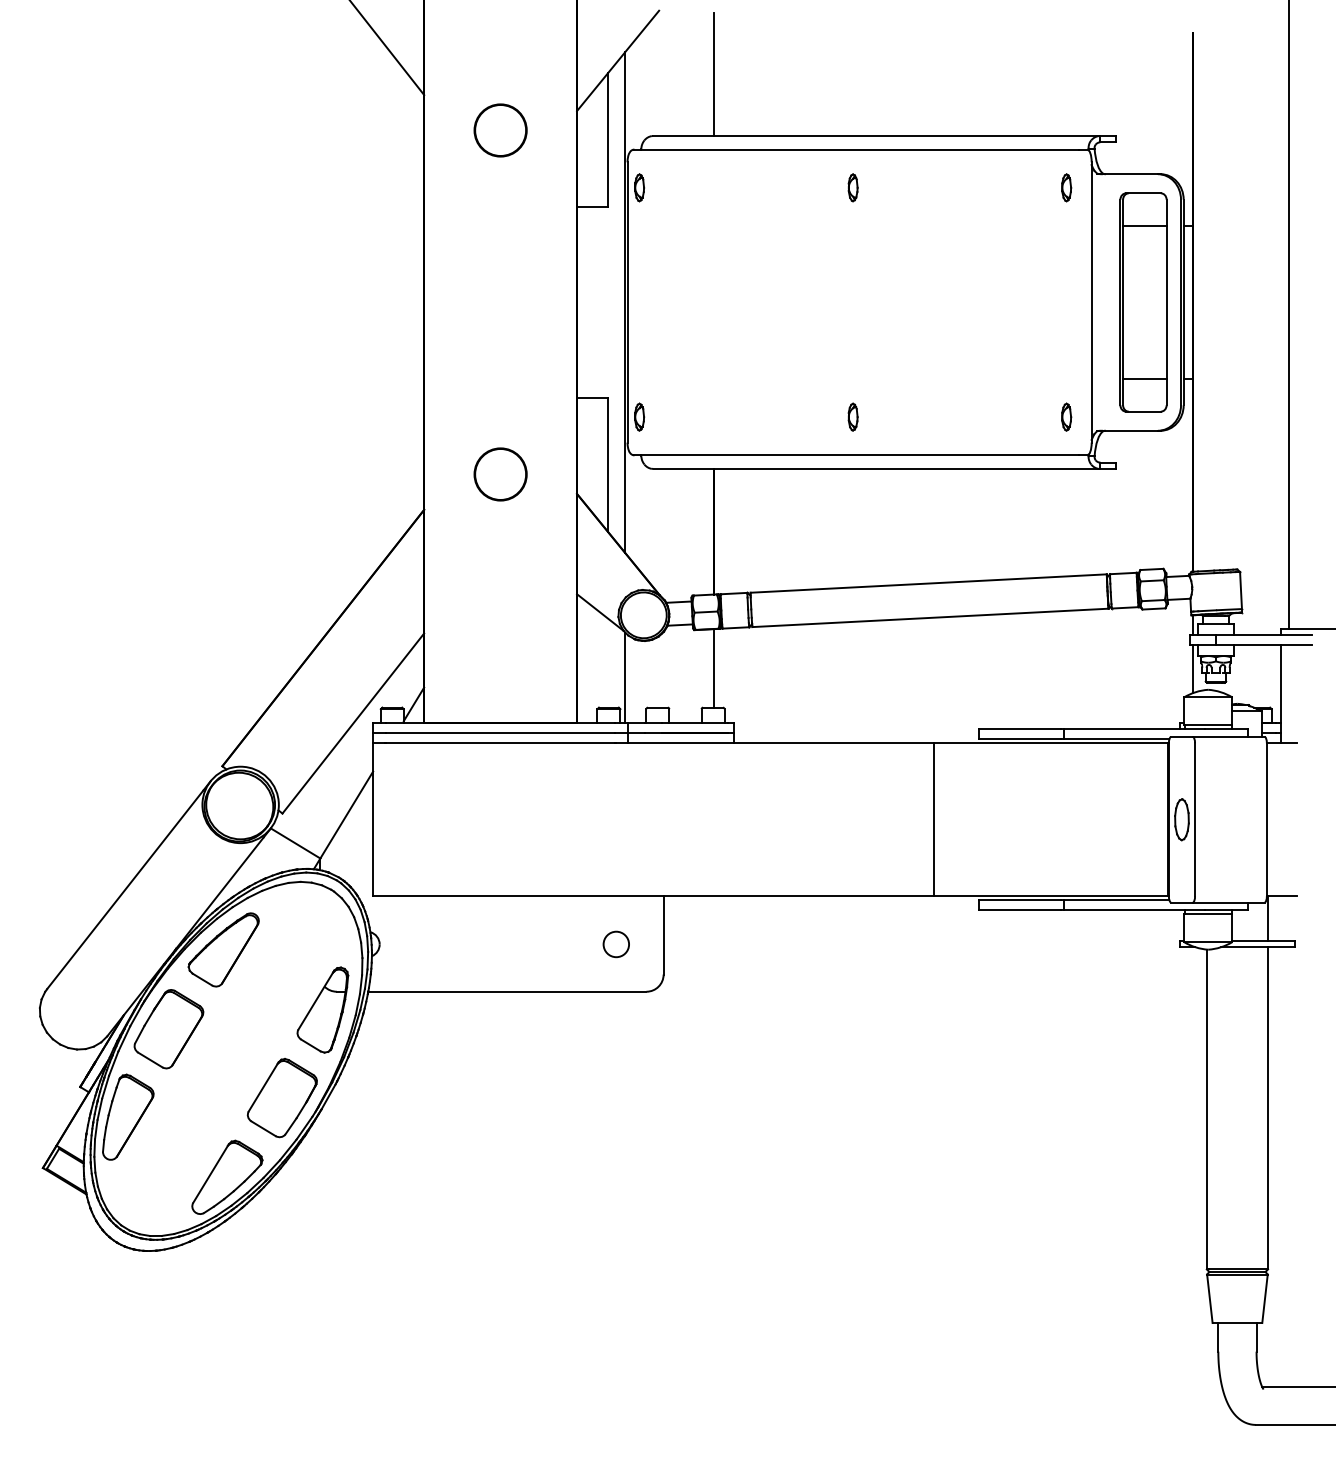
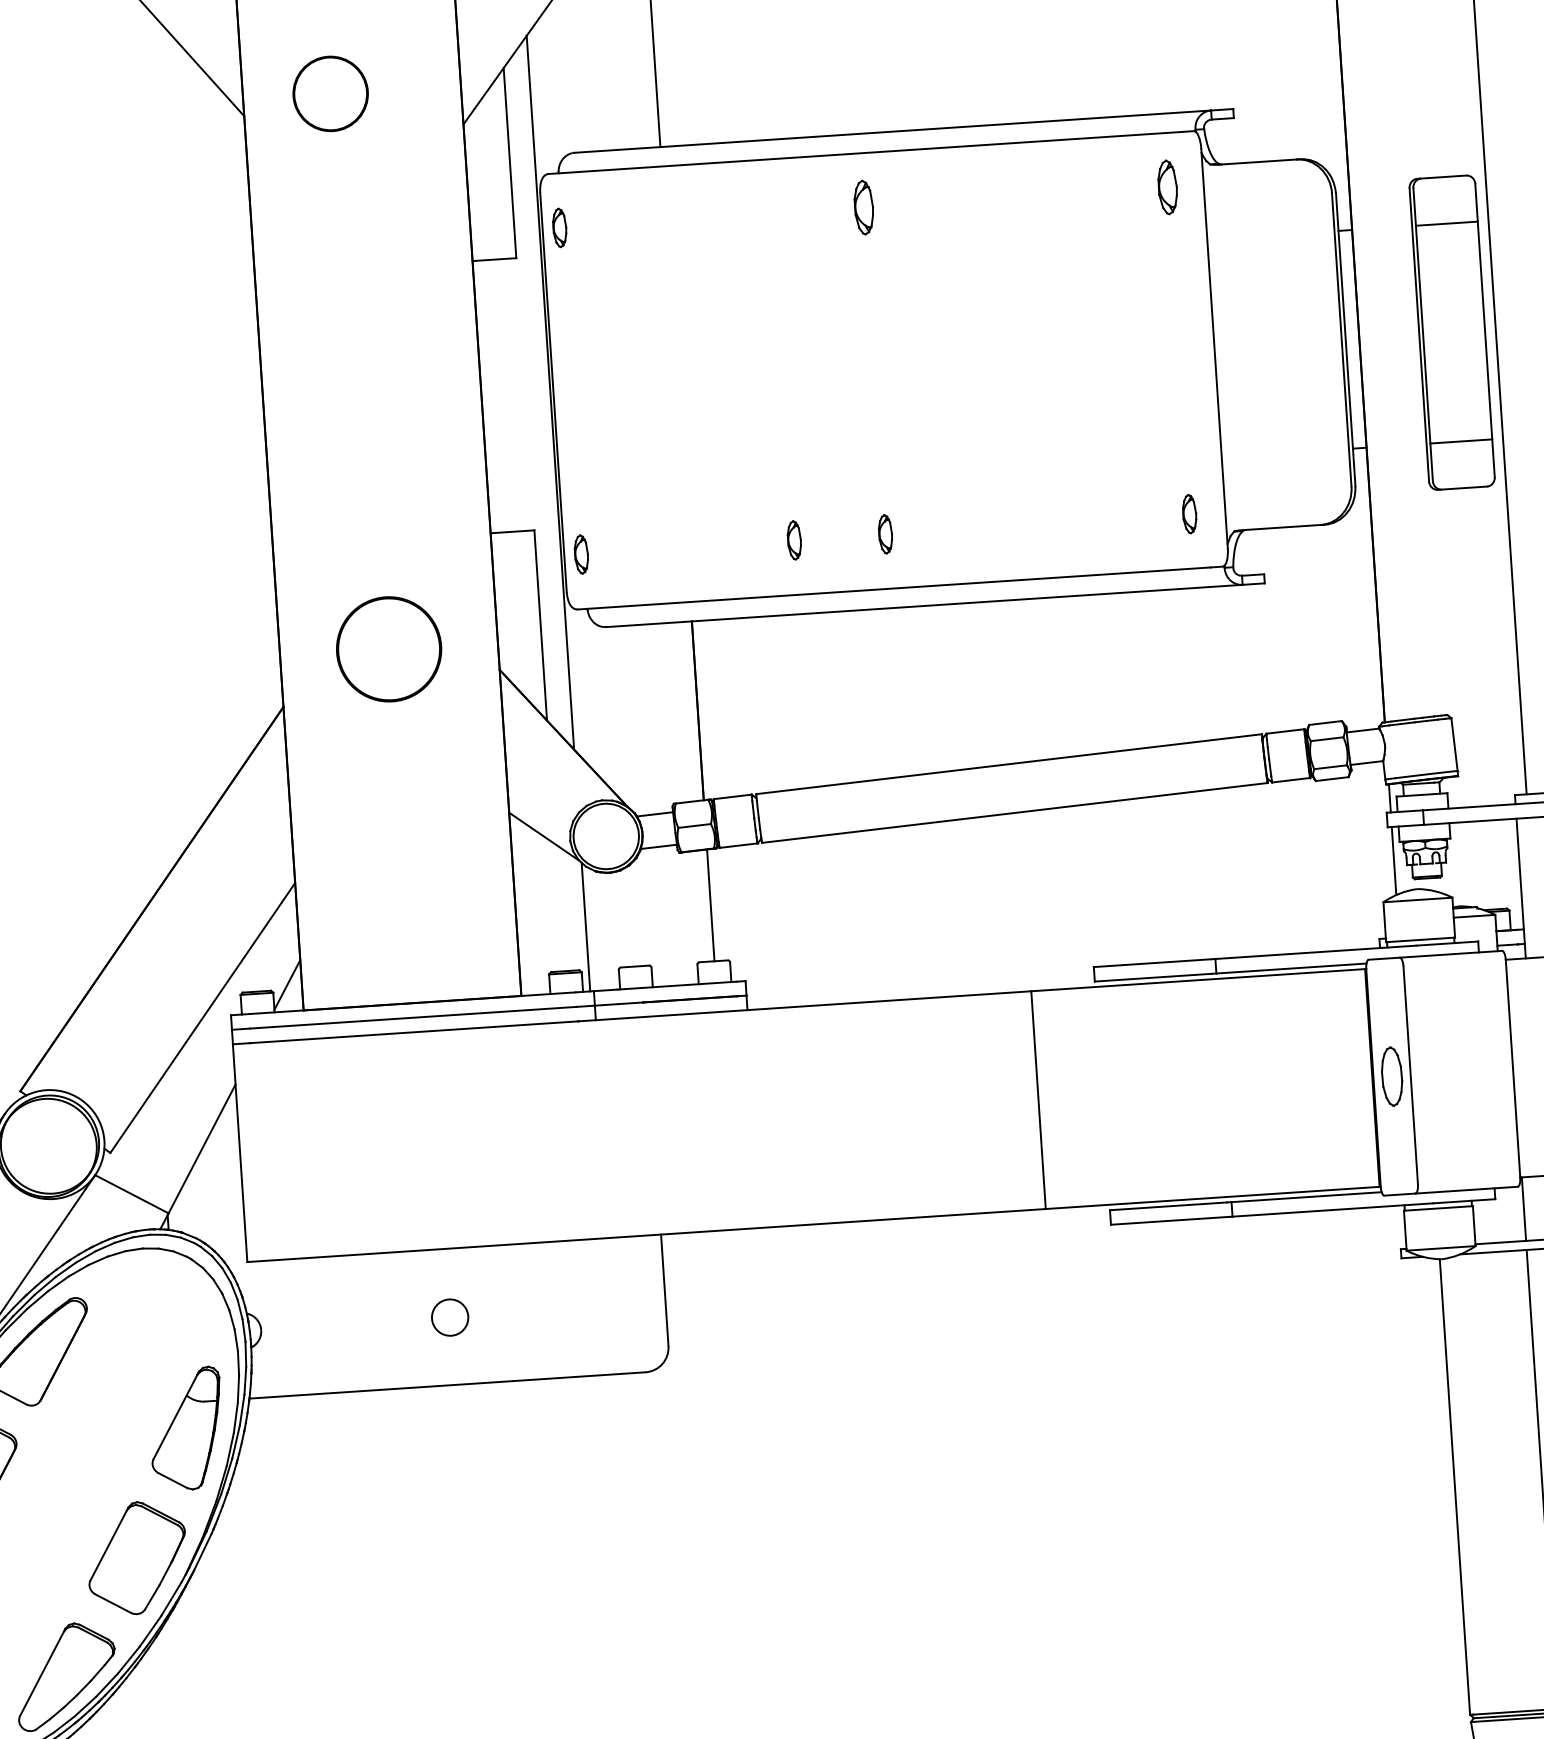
circle: (500, 130) -> (330, 93), moved
part: (852, 187) -> (863, 207), size x1.4
part: (1066, 187) -> (1167, 187), size x1.4
part: (1143, 302) -> (1452, 332), moved
part: (788, 416) -> (793, 539), added
circle: (500, 474) -> (388, 649), size x1.4
circle: (615, 944) -> (448, 1317), moved

